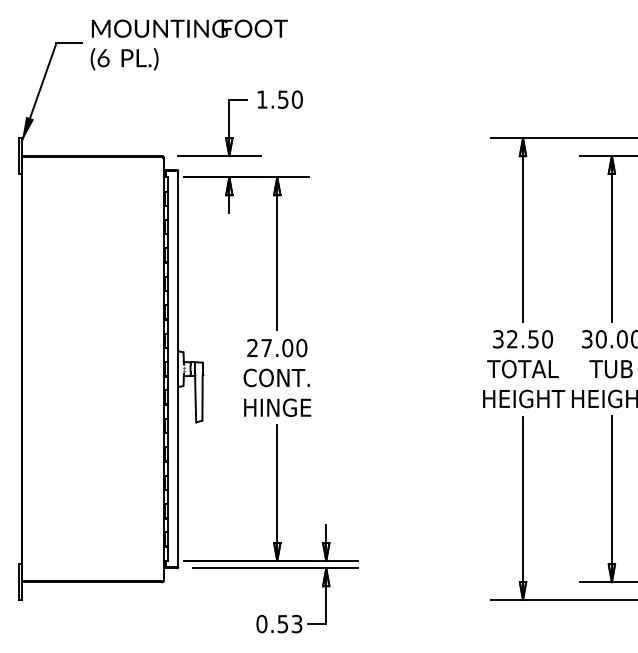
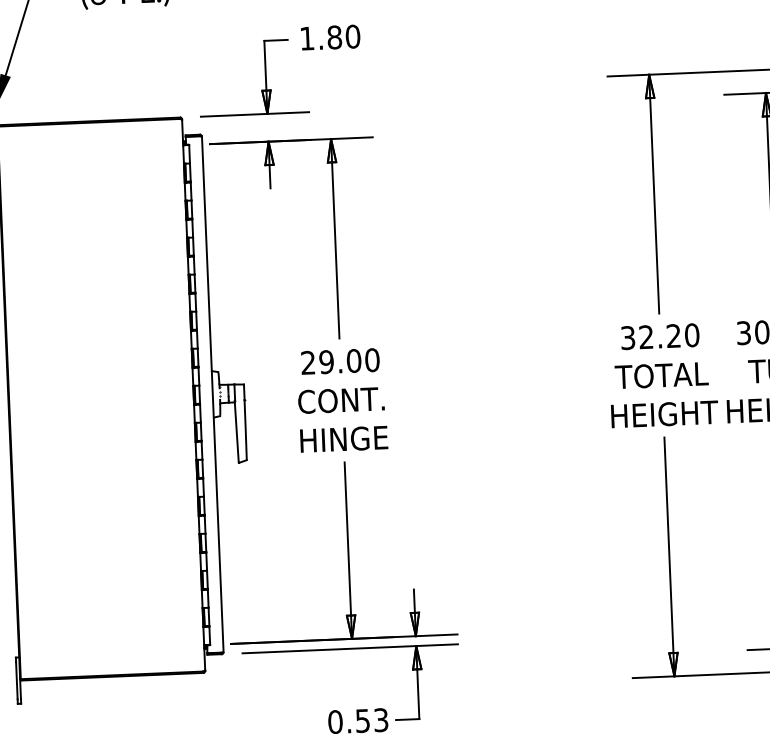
text: (282, 99) -> (333, 37), 1.50 -> 1.80
text: (533, 339) -> (673, 336), 32.50 -> 32.20
text: (266, 347) -> (326, 361), 27.00 -> 29.00

